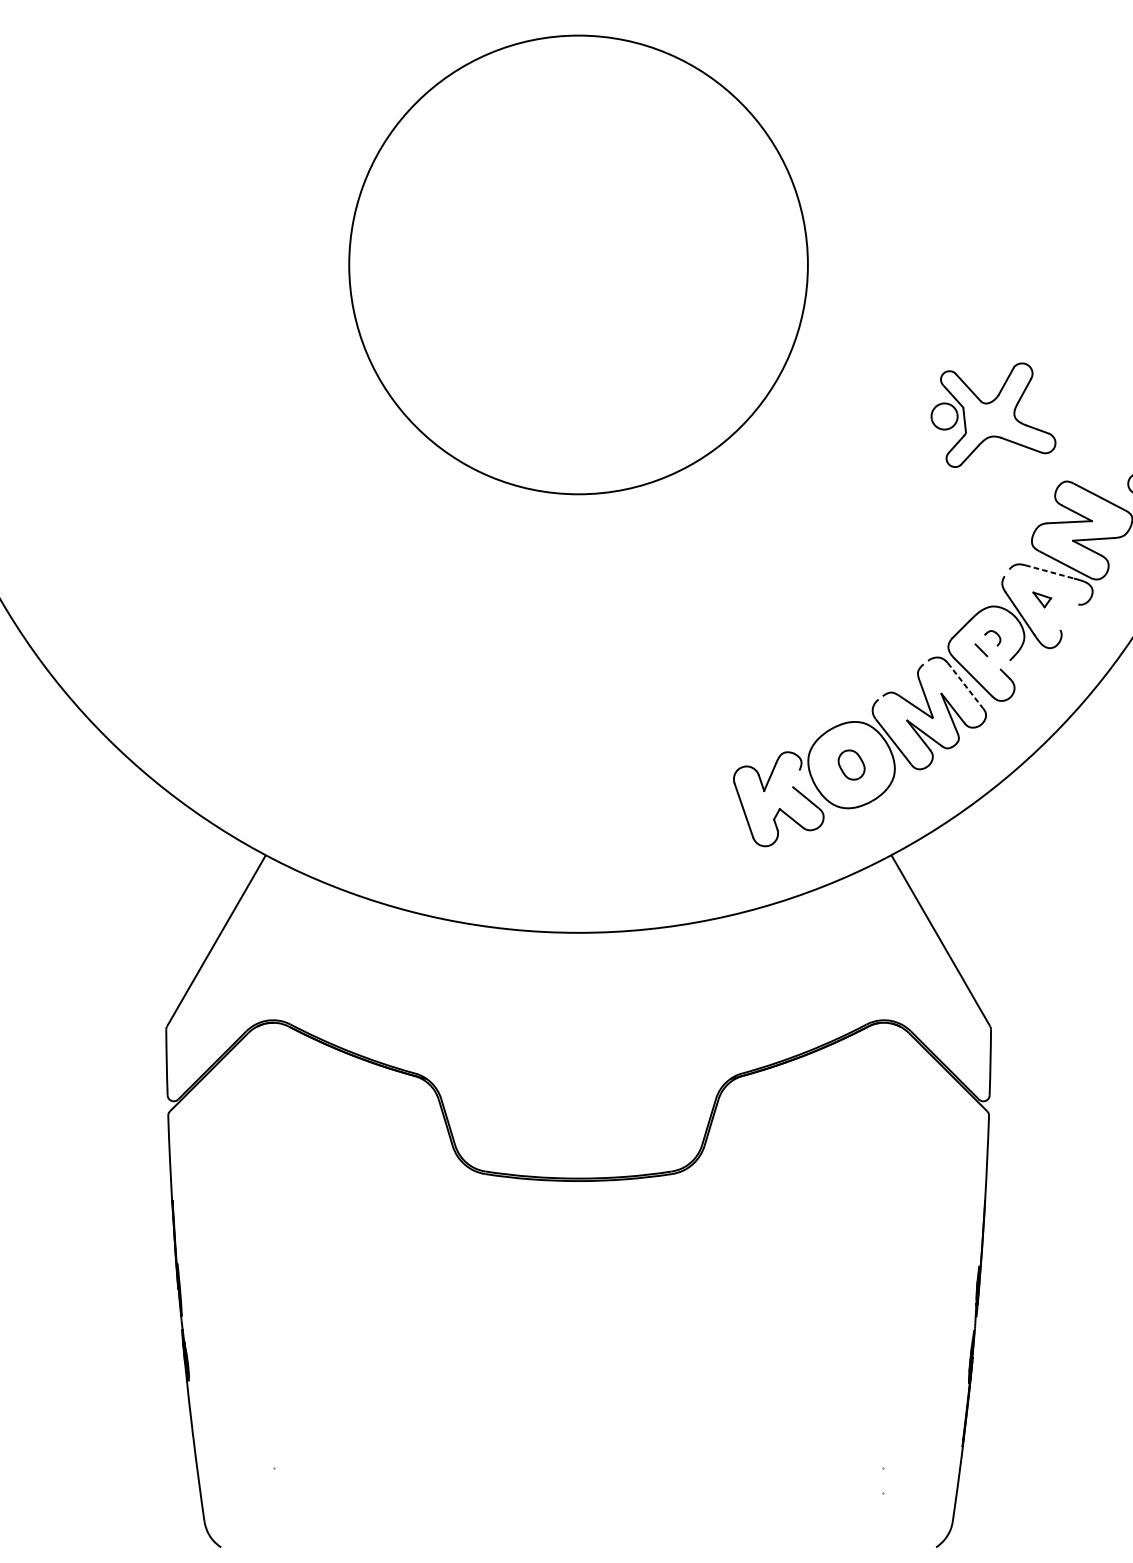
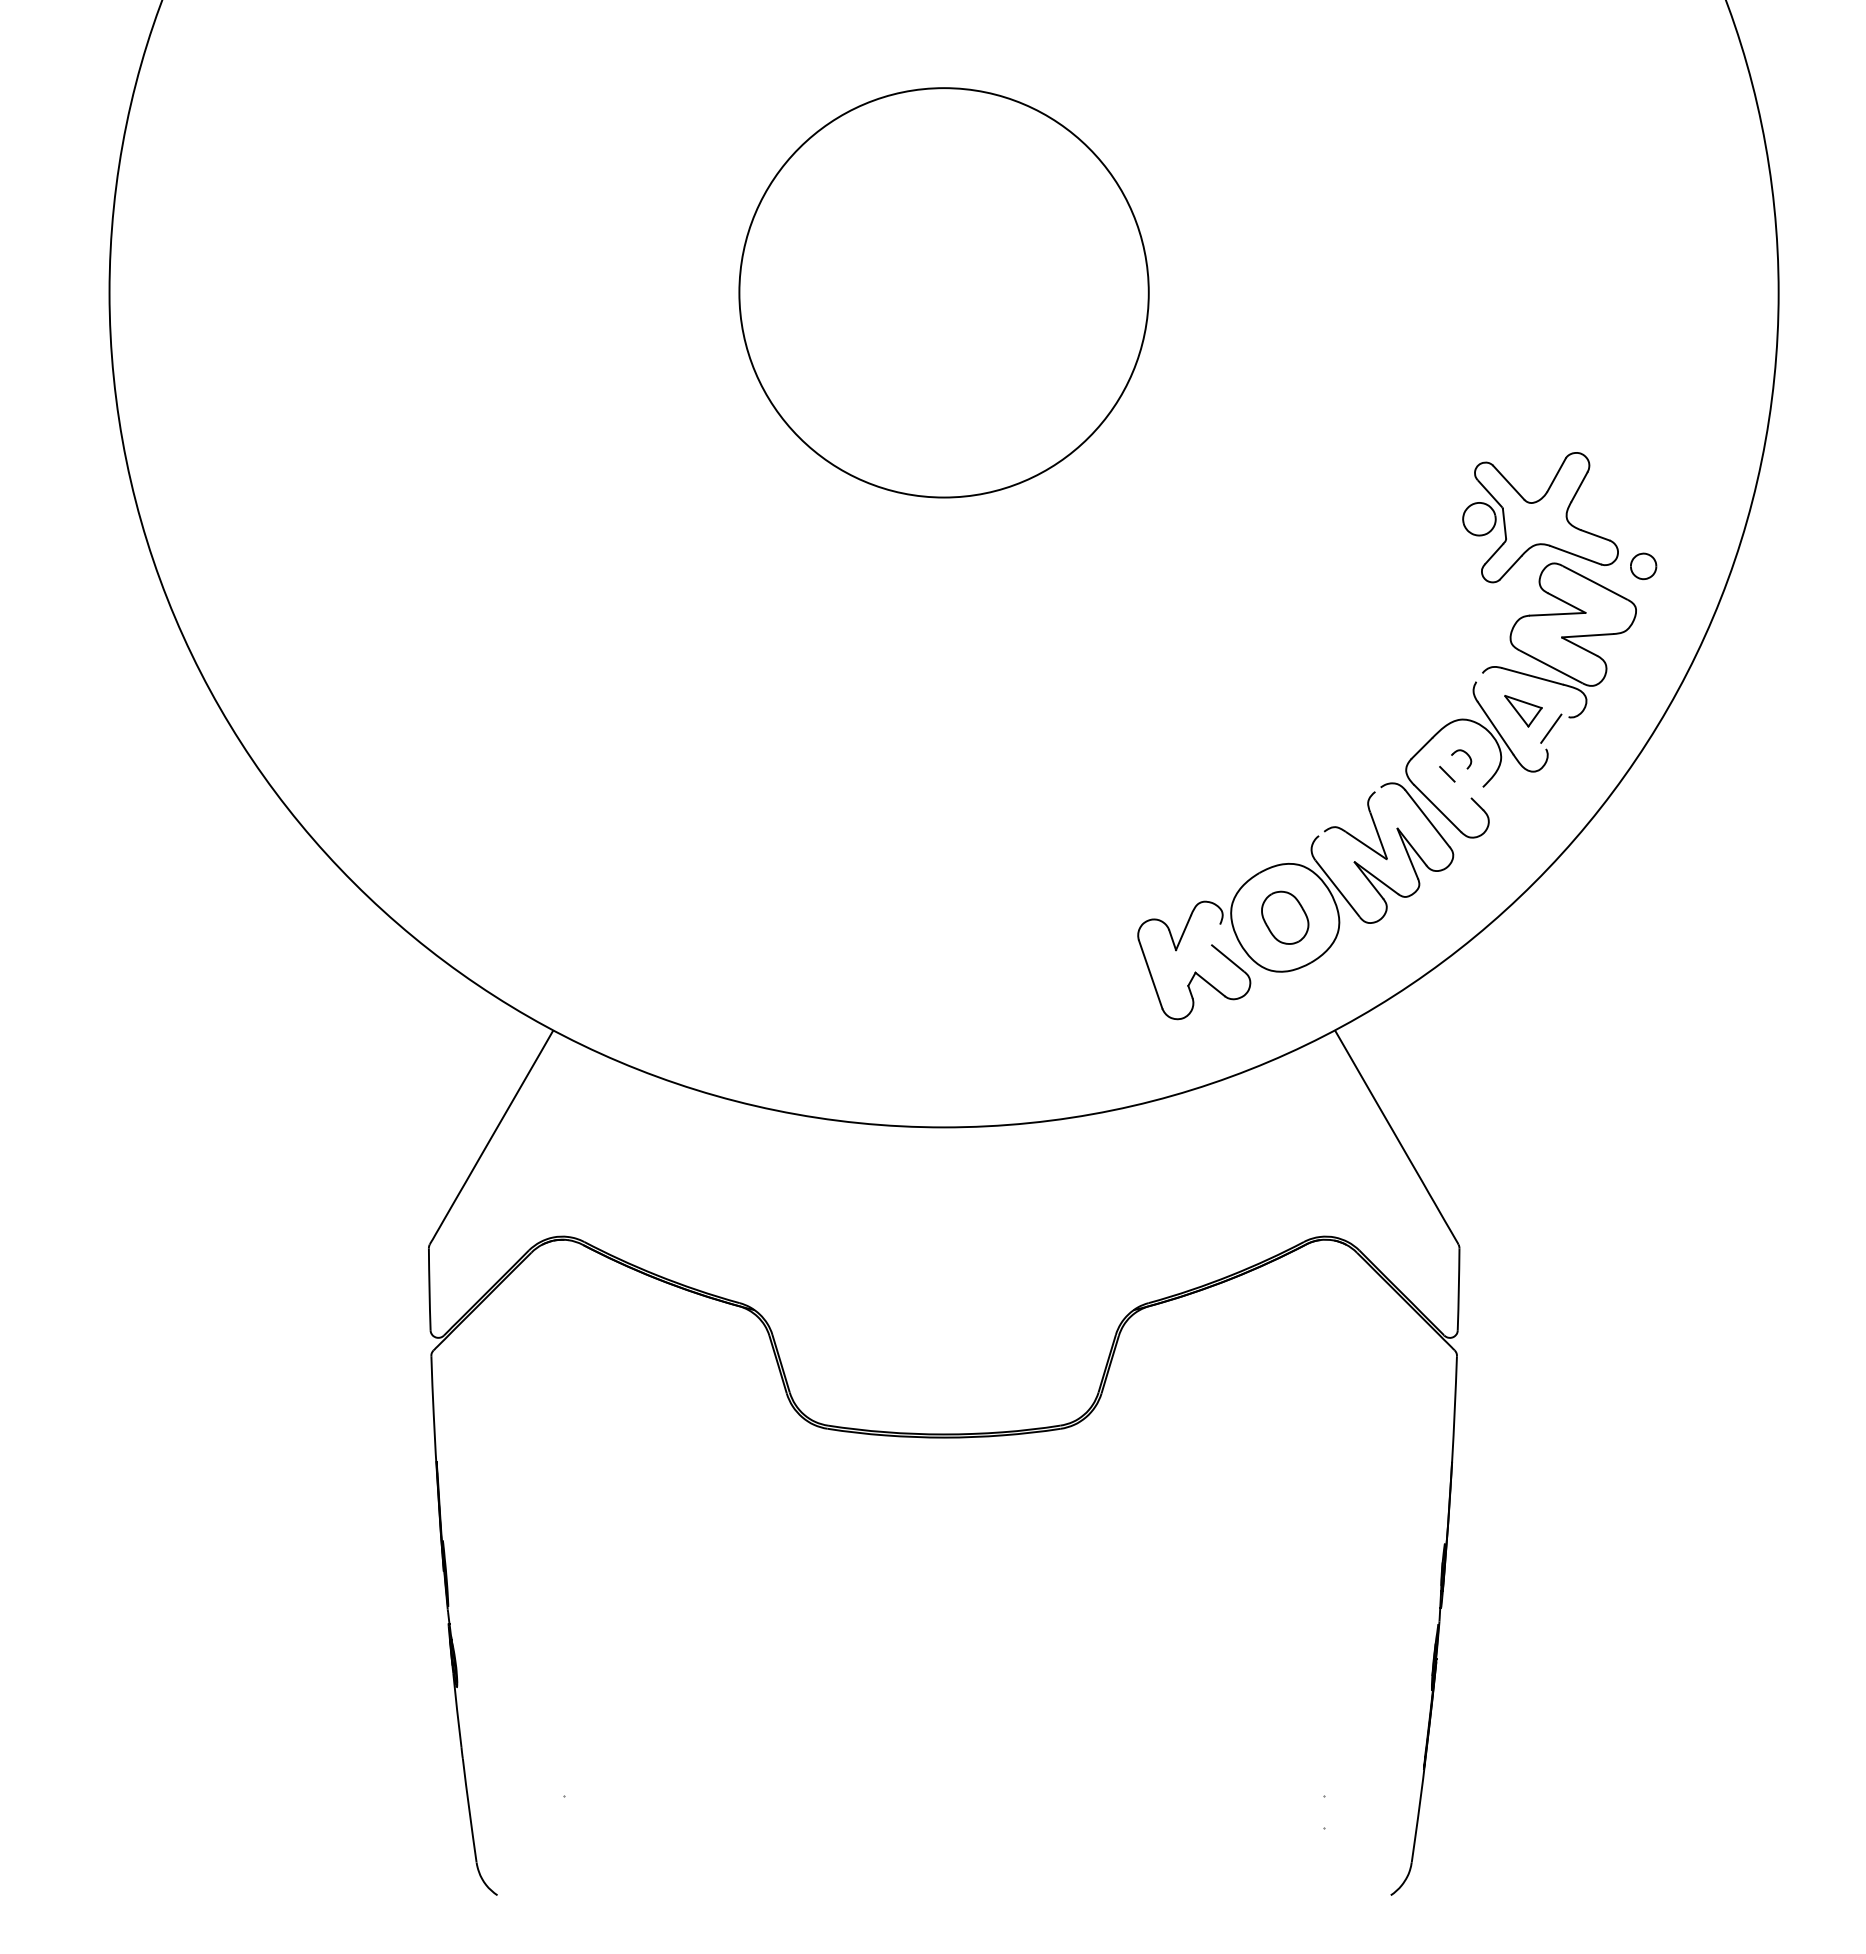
circle: (578, 264) -> (943, 292), size x0.71
part: (993, 415) -> (1540, 517), moved
line: (1050, 572) -> (1533, 676), dashed -> solid
part: (1042, 600) -> (1523, 711), size x1.67
line: (1064, 613) -> (1551, 728), added
line: (965, 685) -> (1427, 818), dashed -> solid
part: (851, 764) -> (1285, 917), size x1.43

